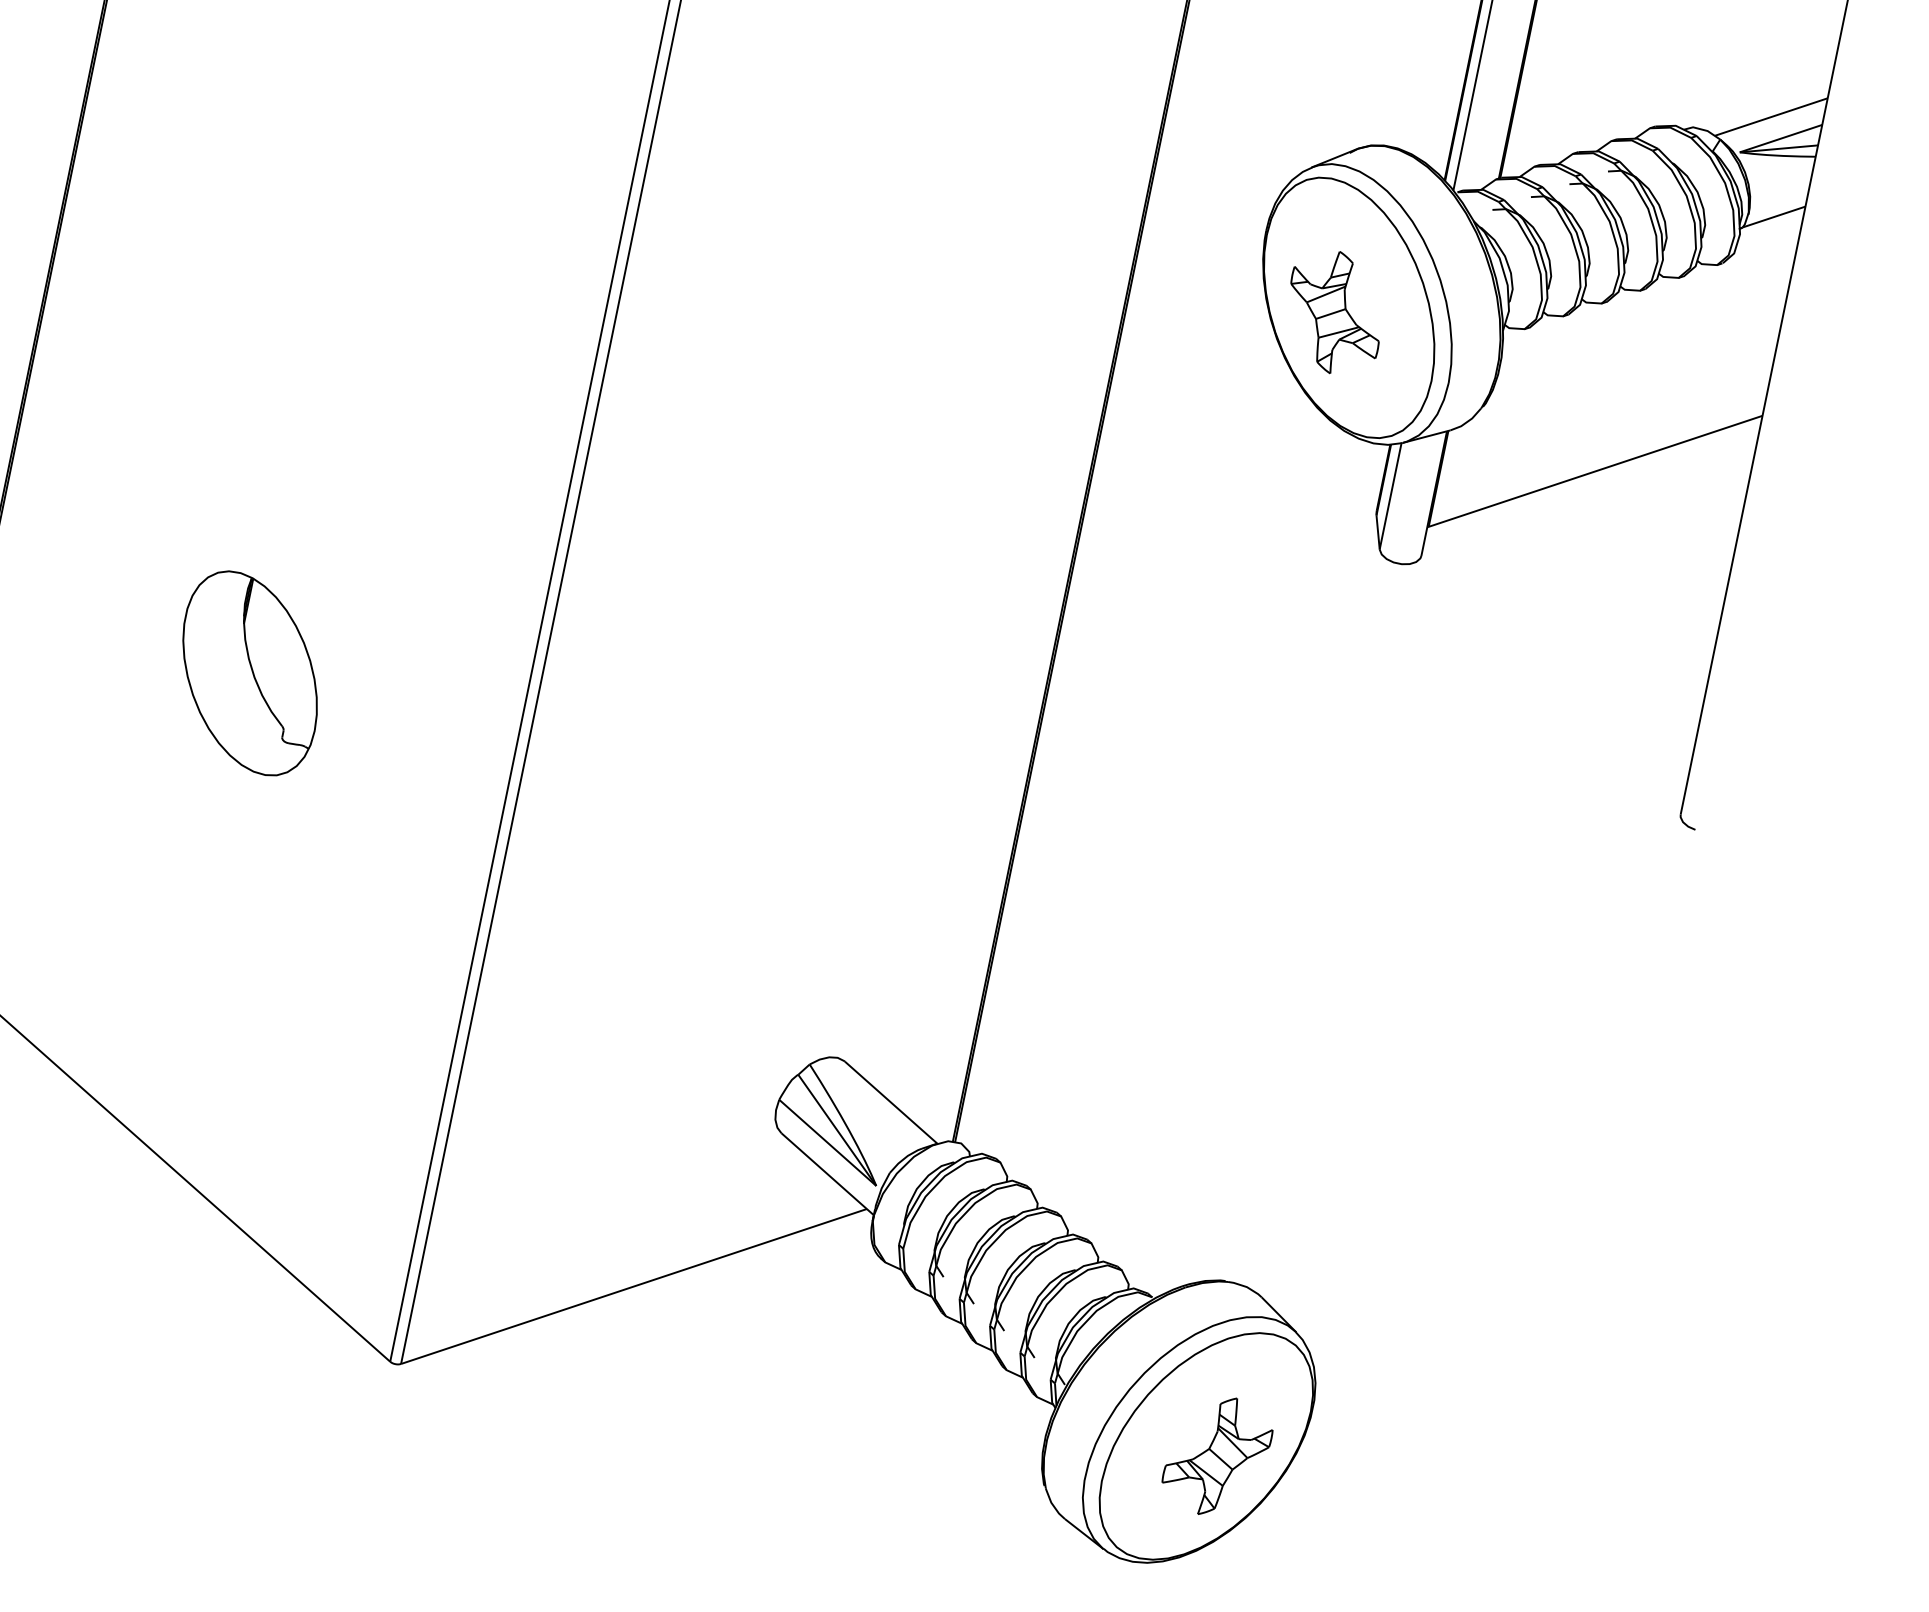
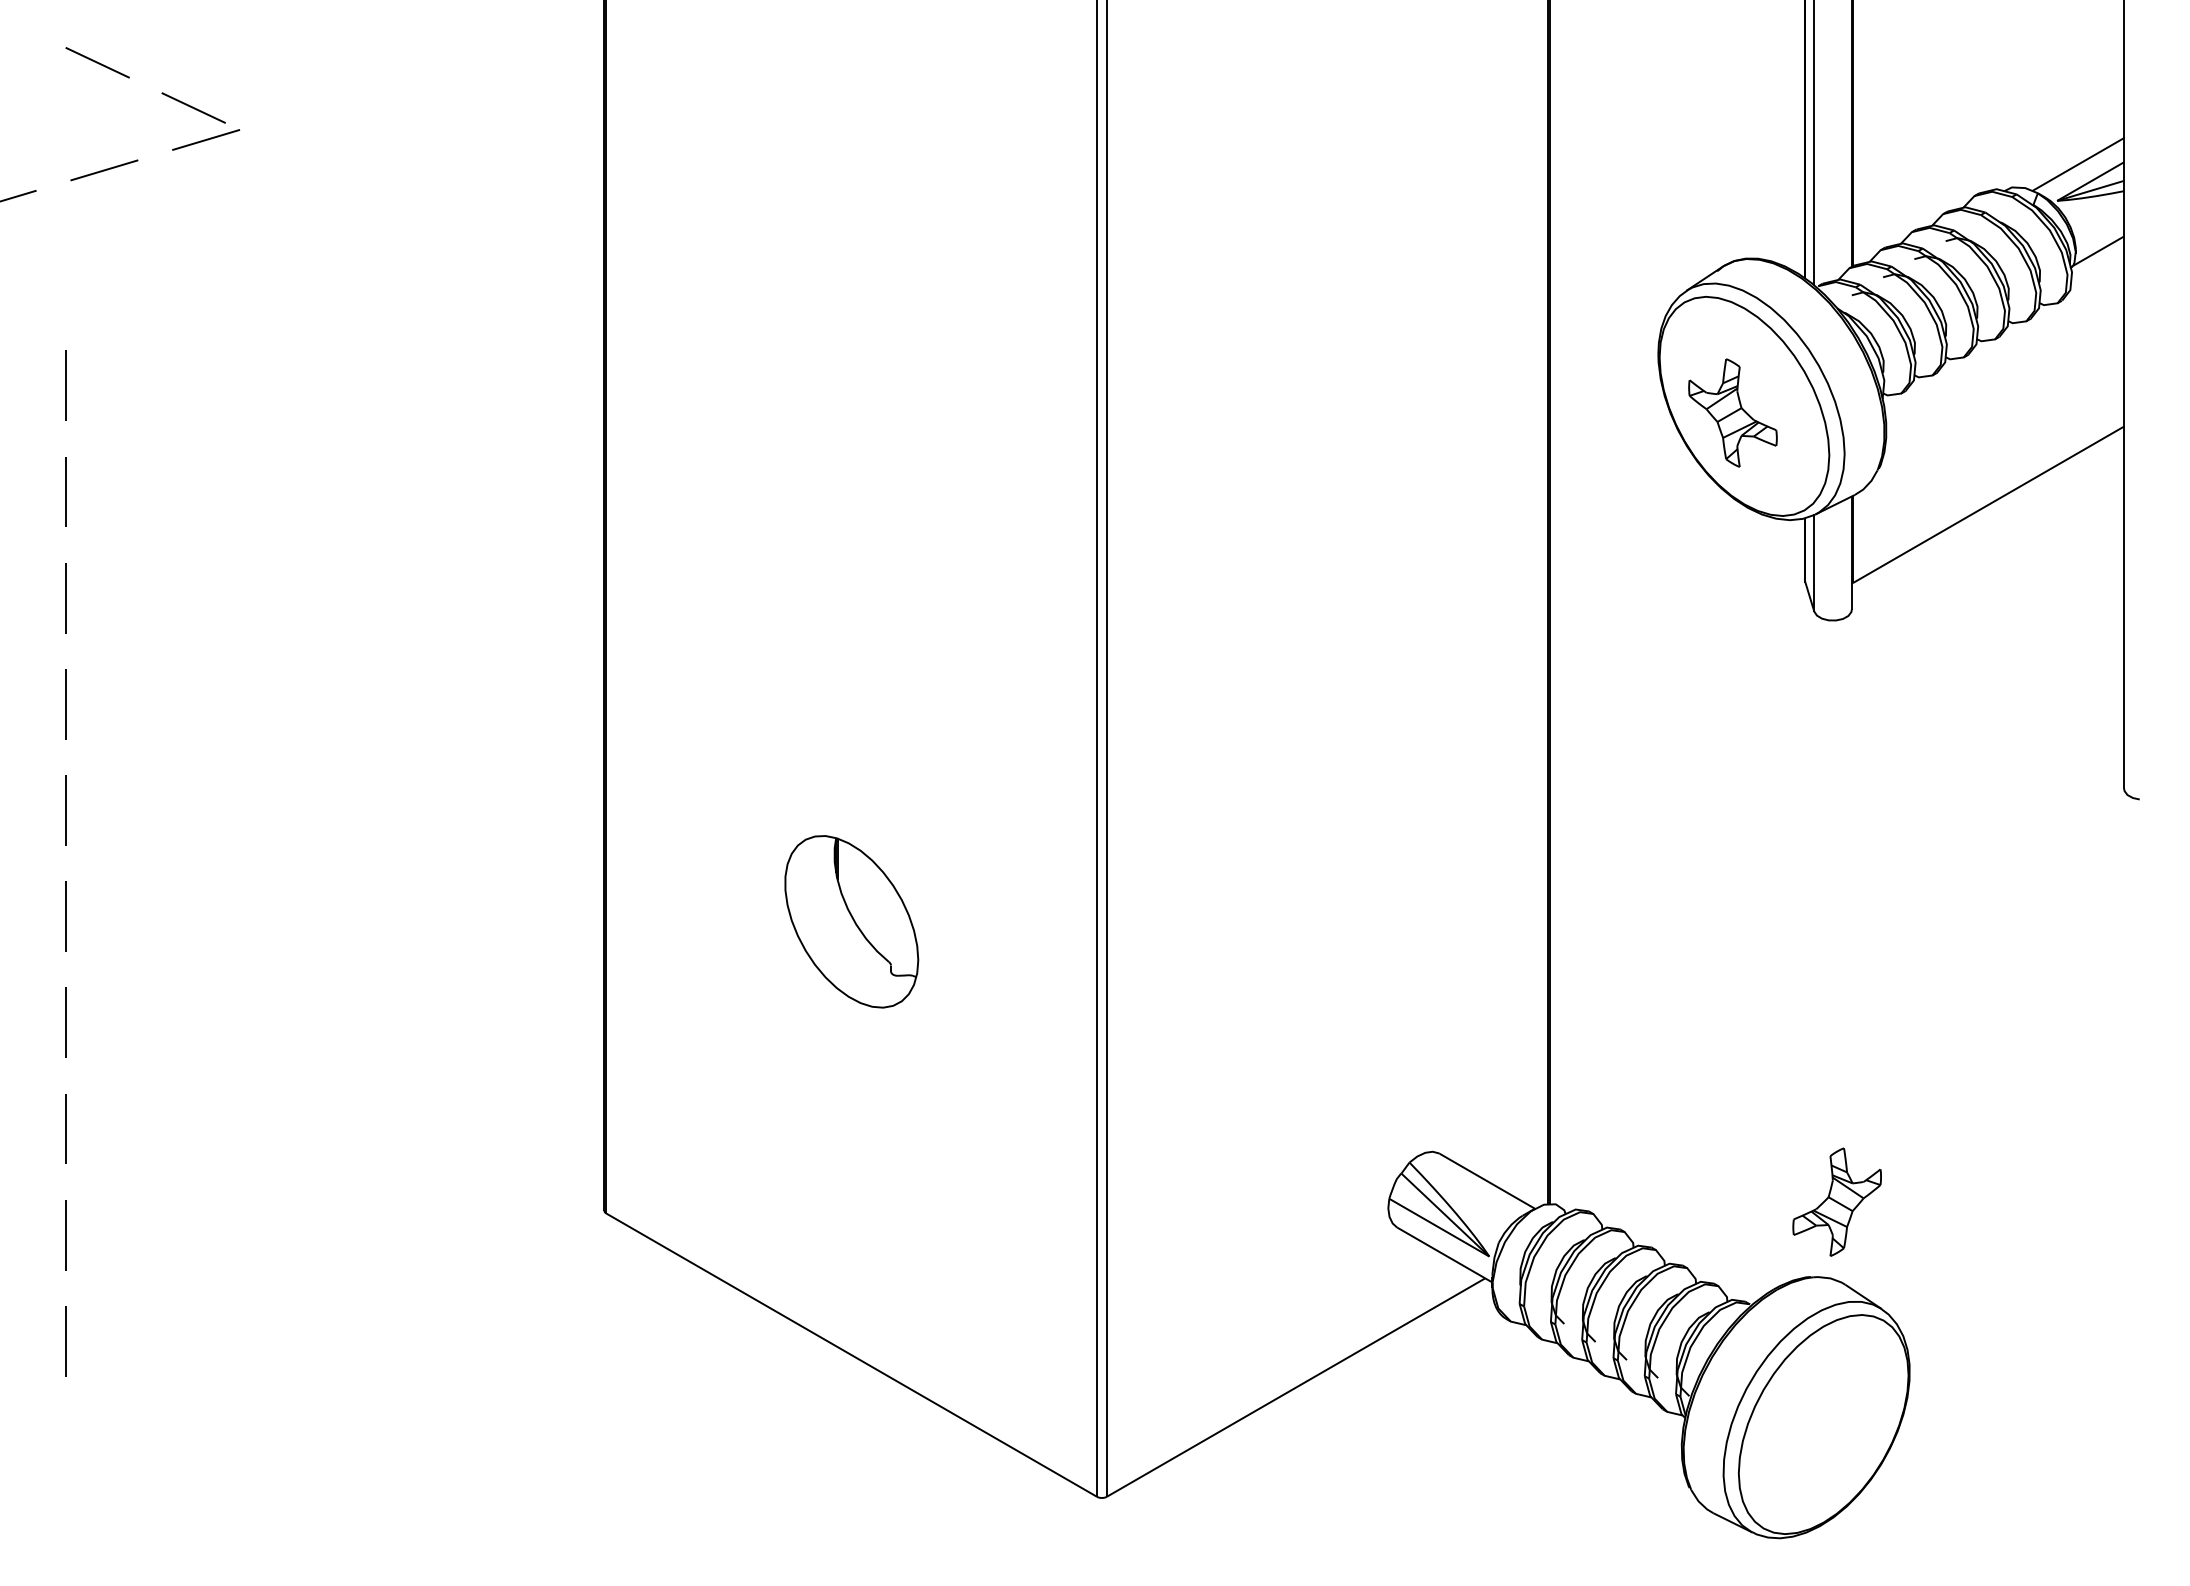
part: (1216, 1455) -> (1836, 1201), moved

